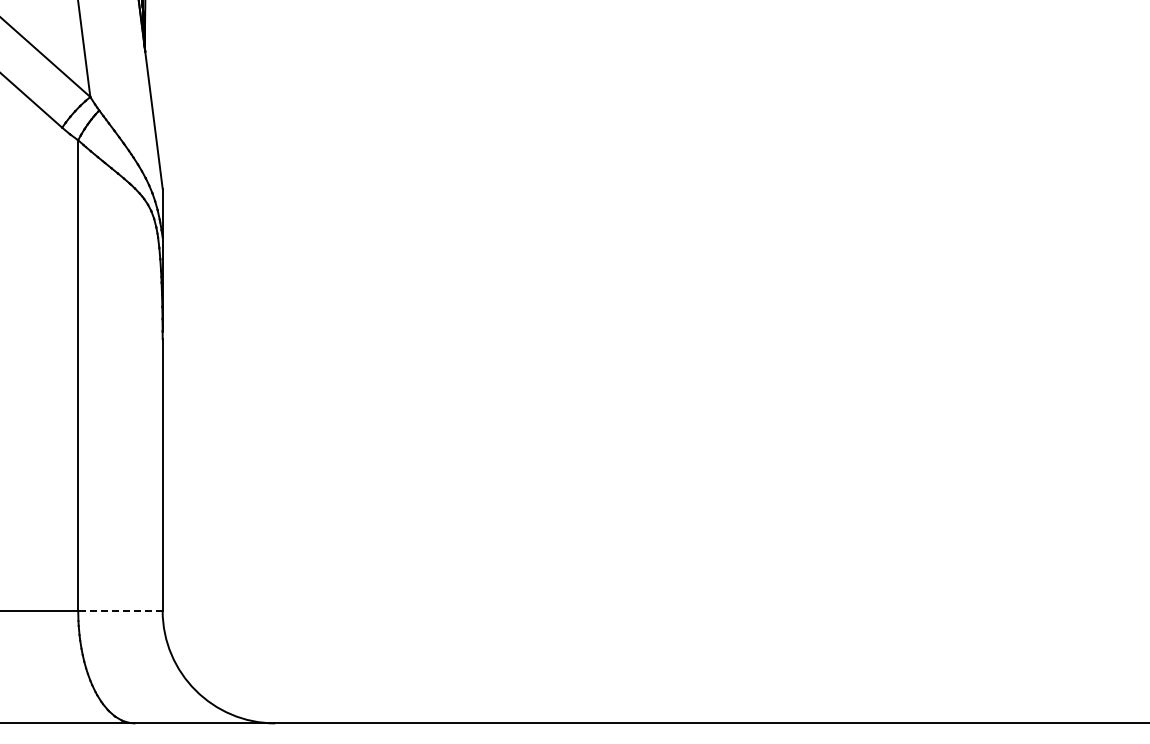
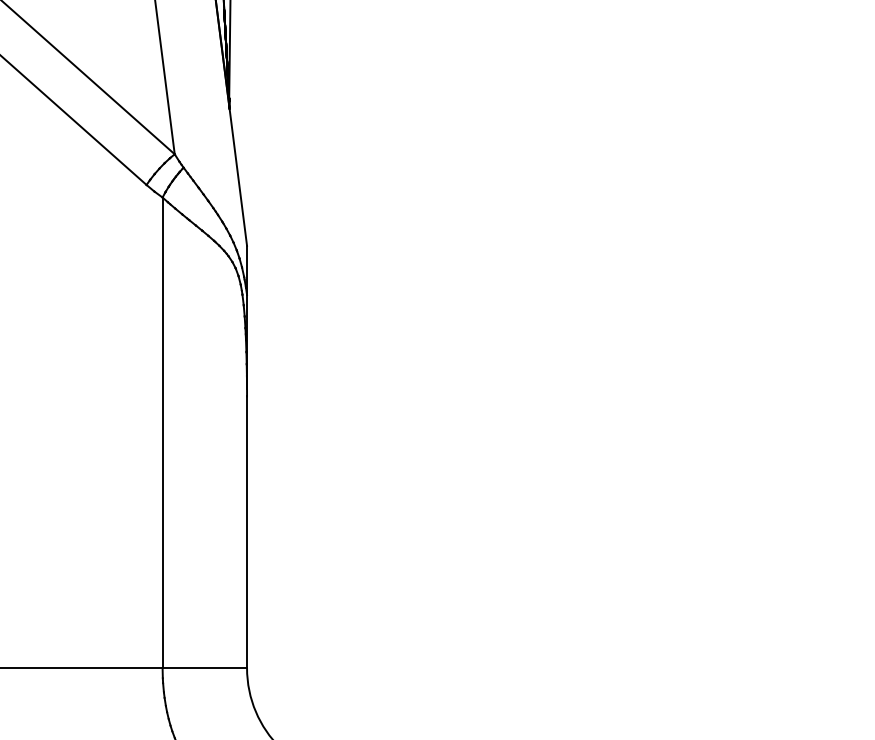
line: (119, 610) -> (203, 667), dashed -> solid

